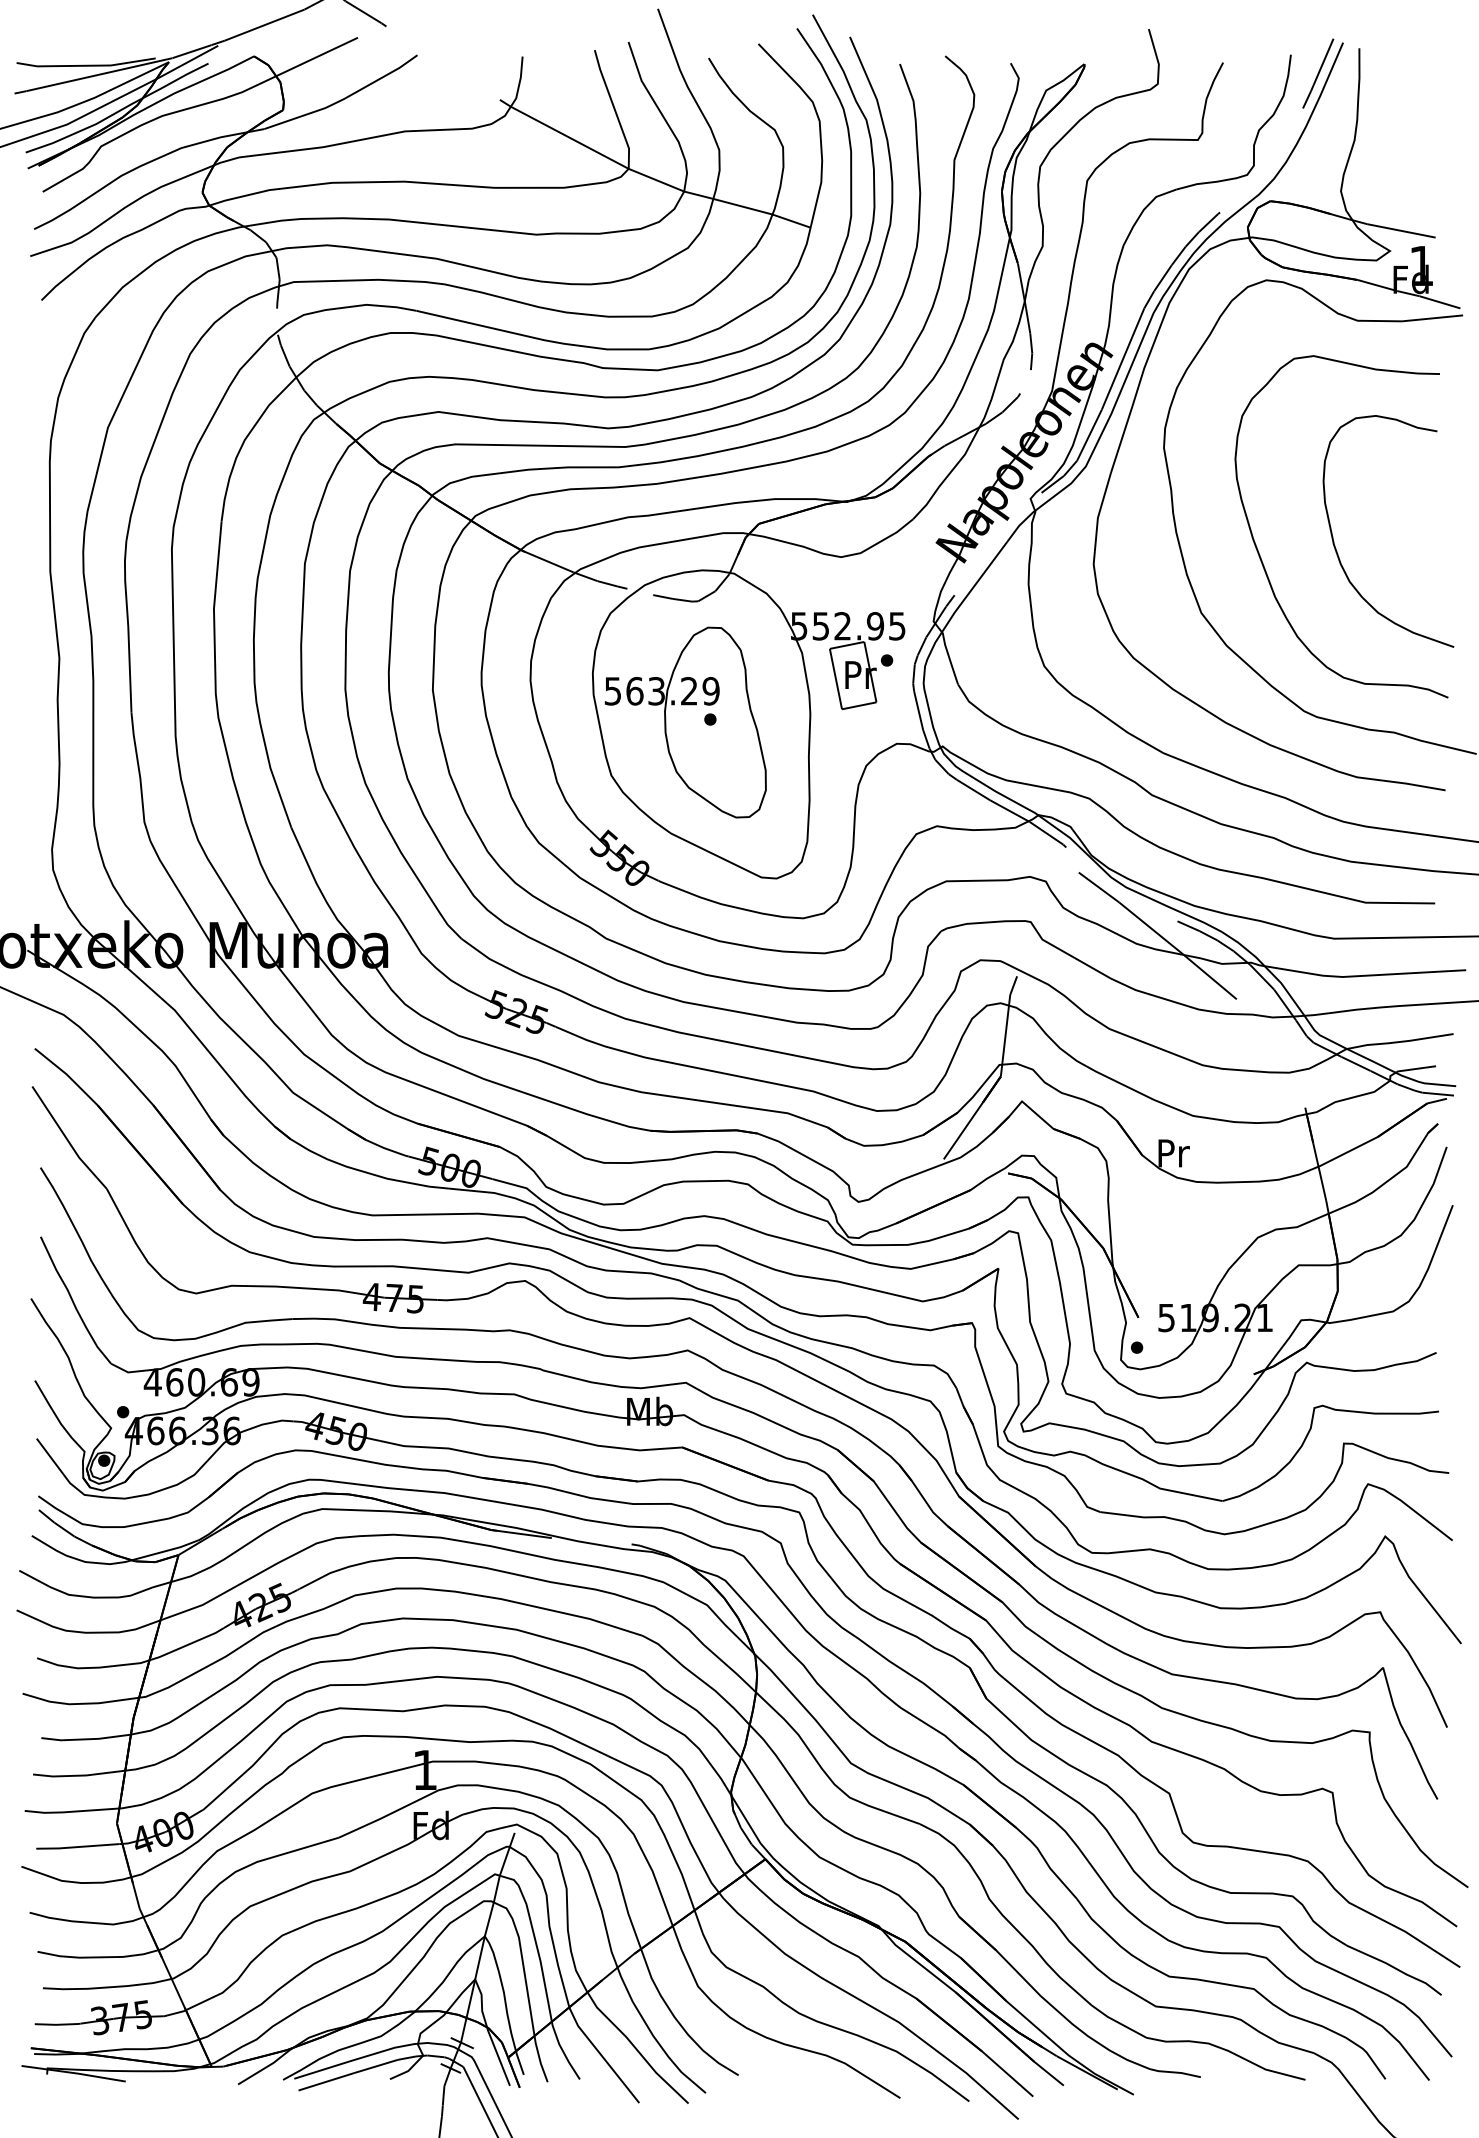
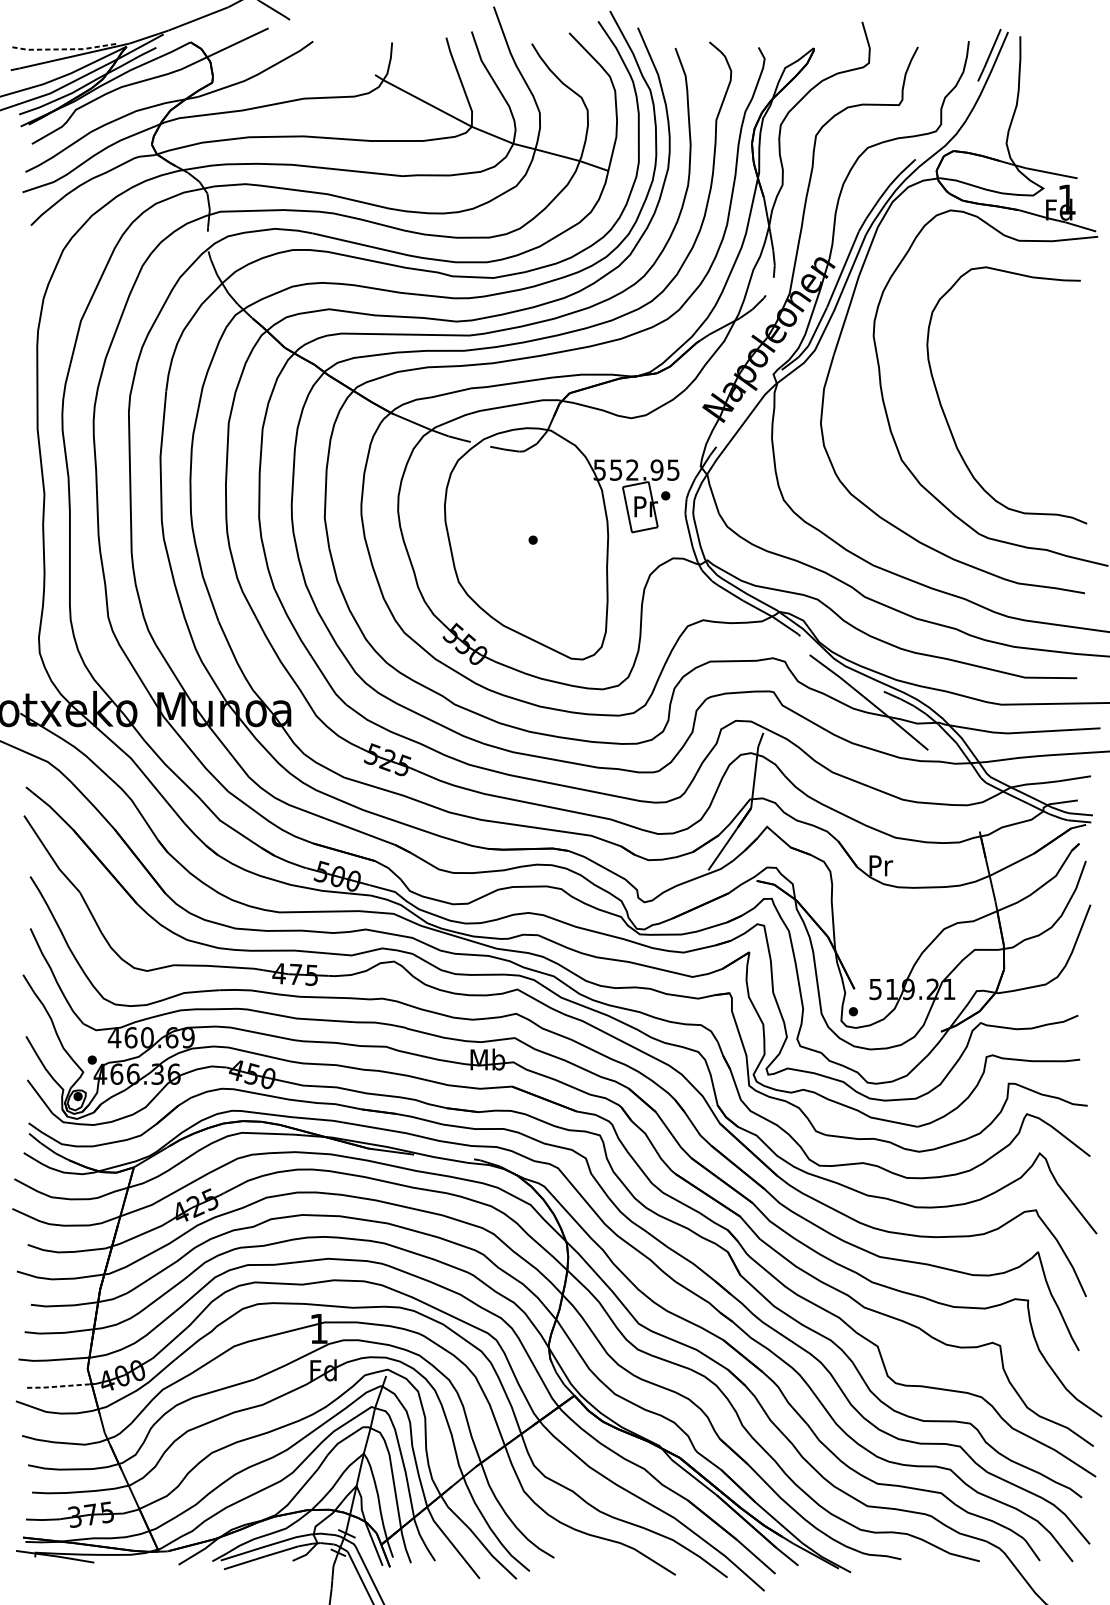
line: (87, 65) -> (65, 49), solid -> dashed
curve: (1336, 548) -> (1003, 411), removed
part: (685, 722) -> (514, 542), removed
line: (77, 1847) -> (58, 1386), solid -> dashed

